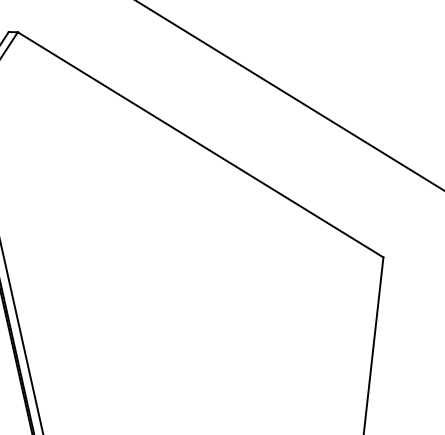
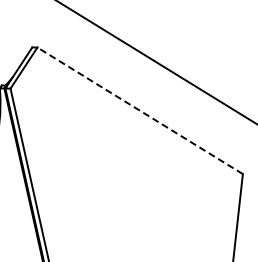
line: (201, 144) -> (140, 110), solid -> dashed

